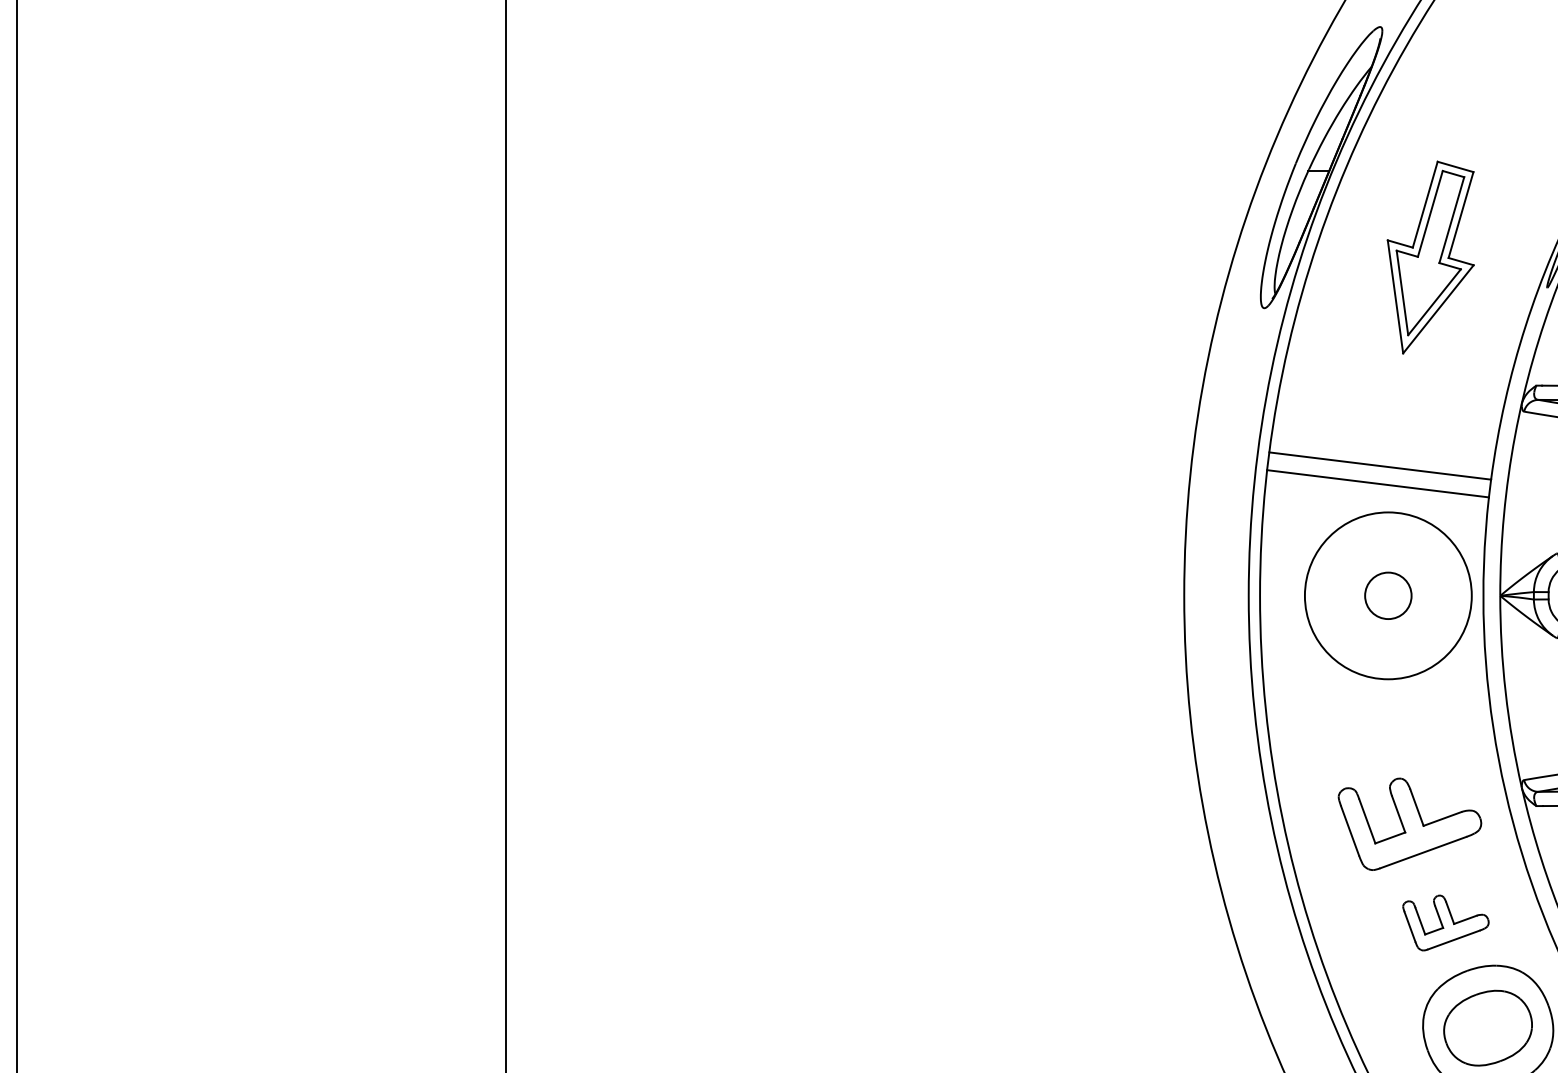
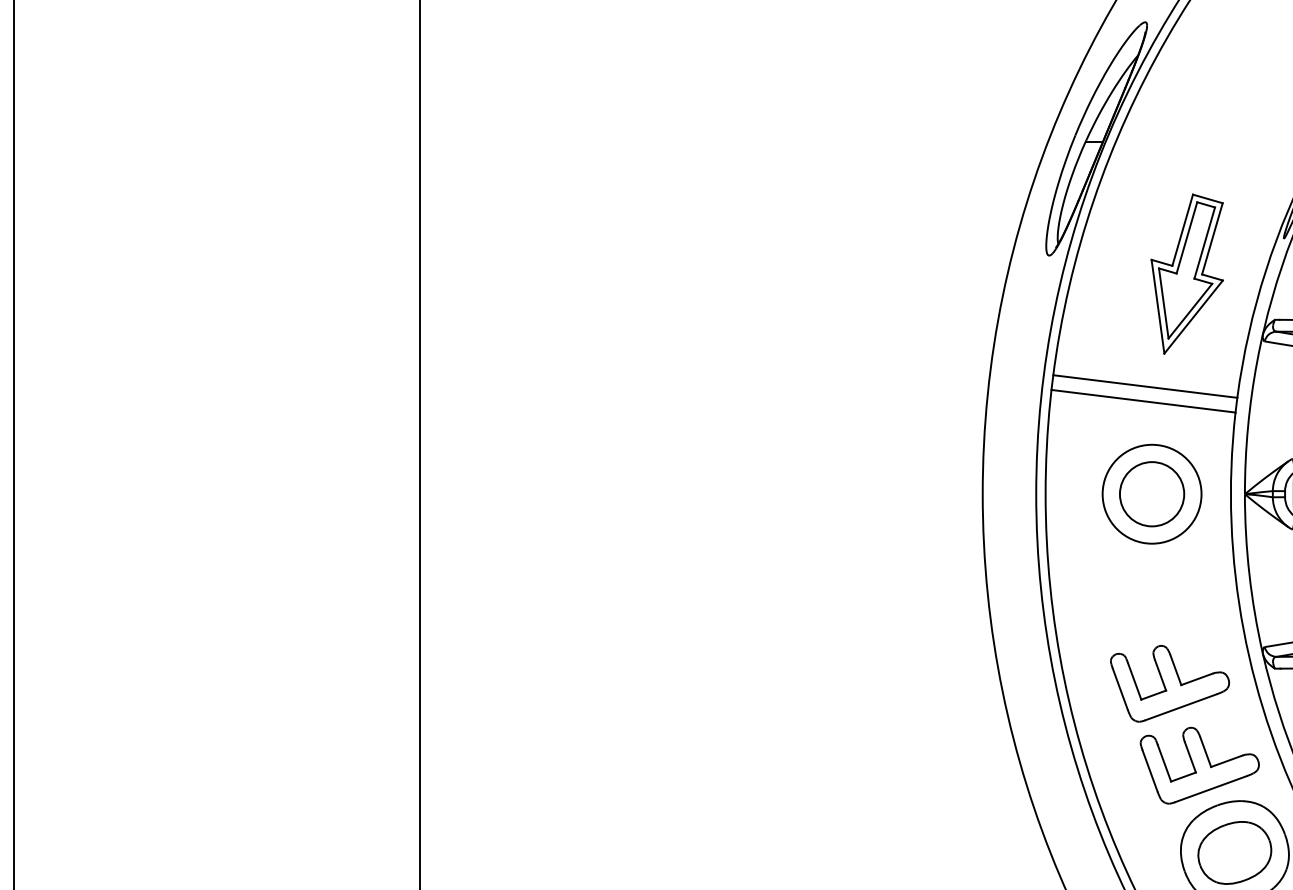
part: (1430, 257) -> (1187, 274), moved
circle: (1387, 595) -> (1151, 493), size x0.71
circle: (1388, 595) -> (1152, 493), size x1.67
part: (1445, 922) -> (1199, 765), size x1.67

